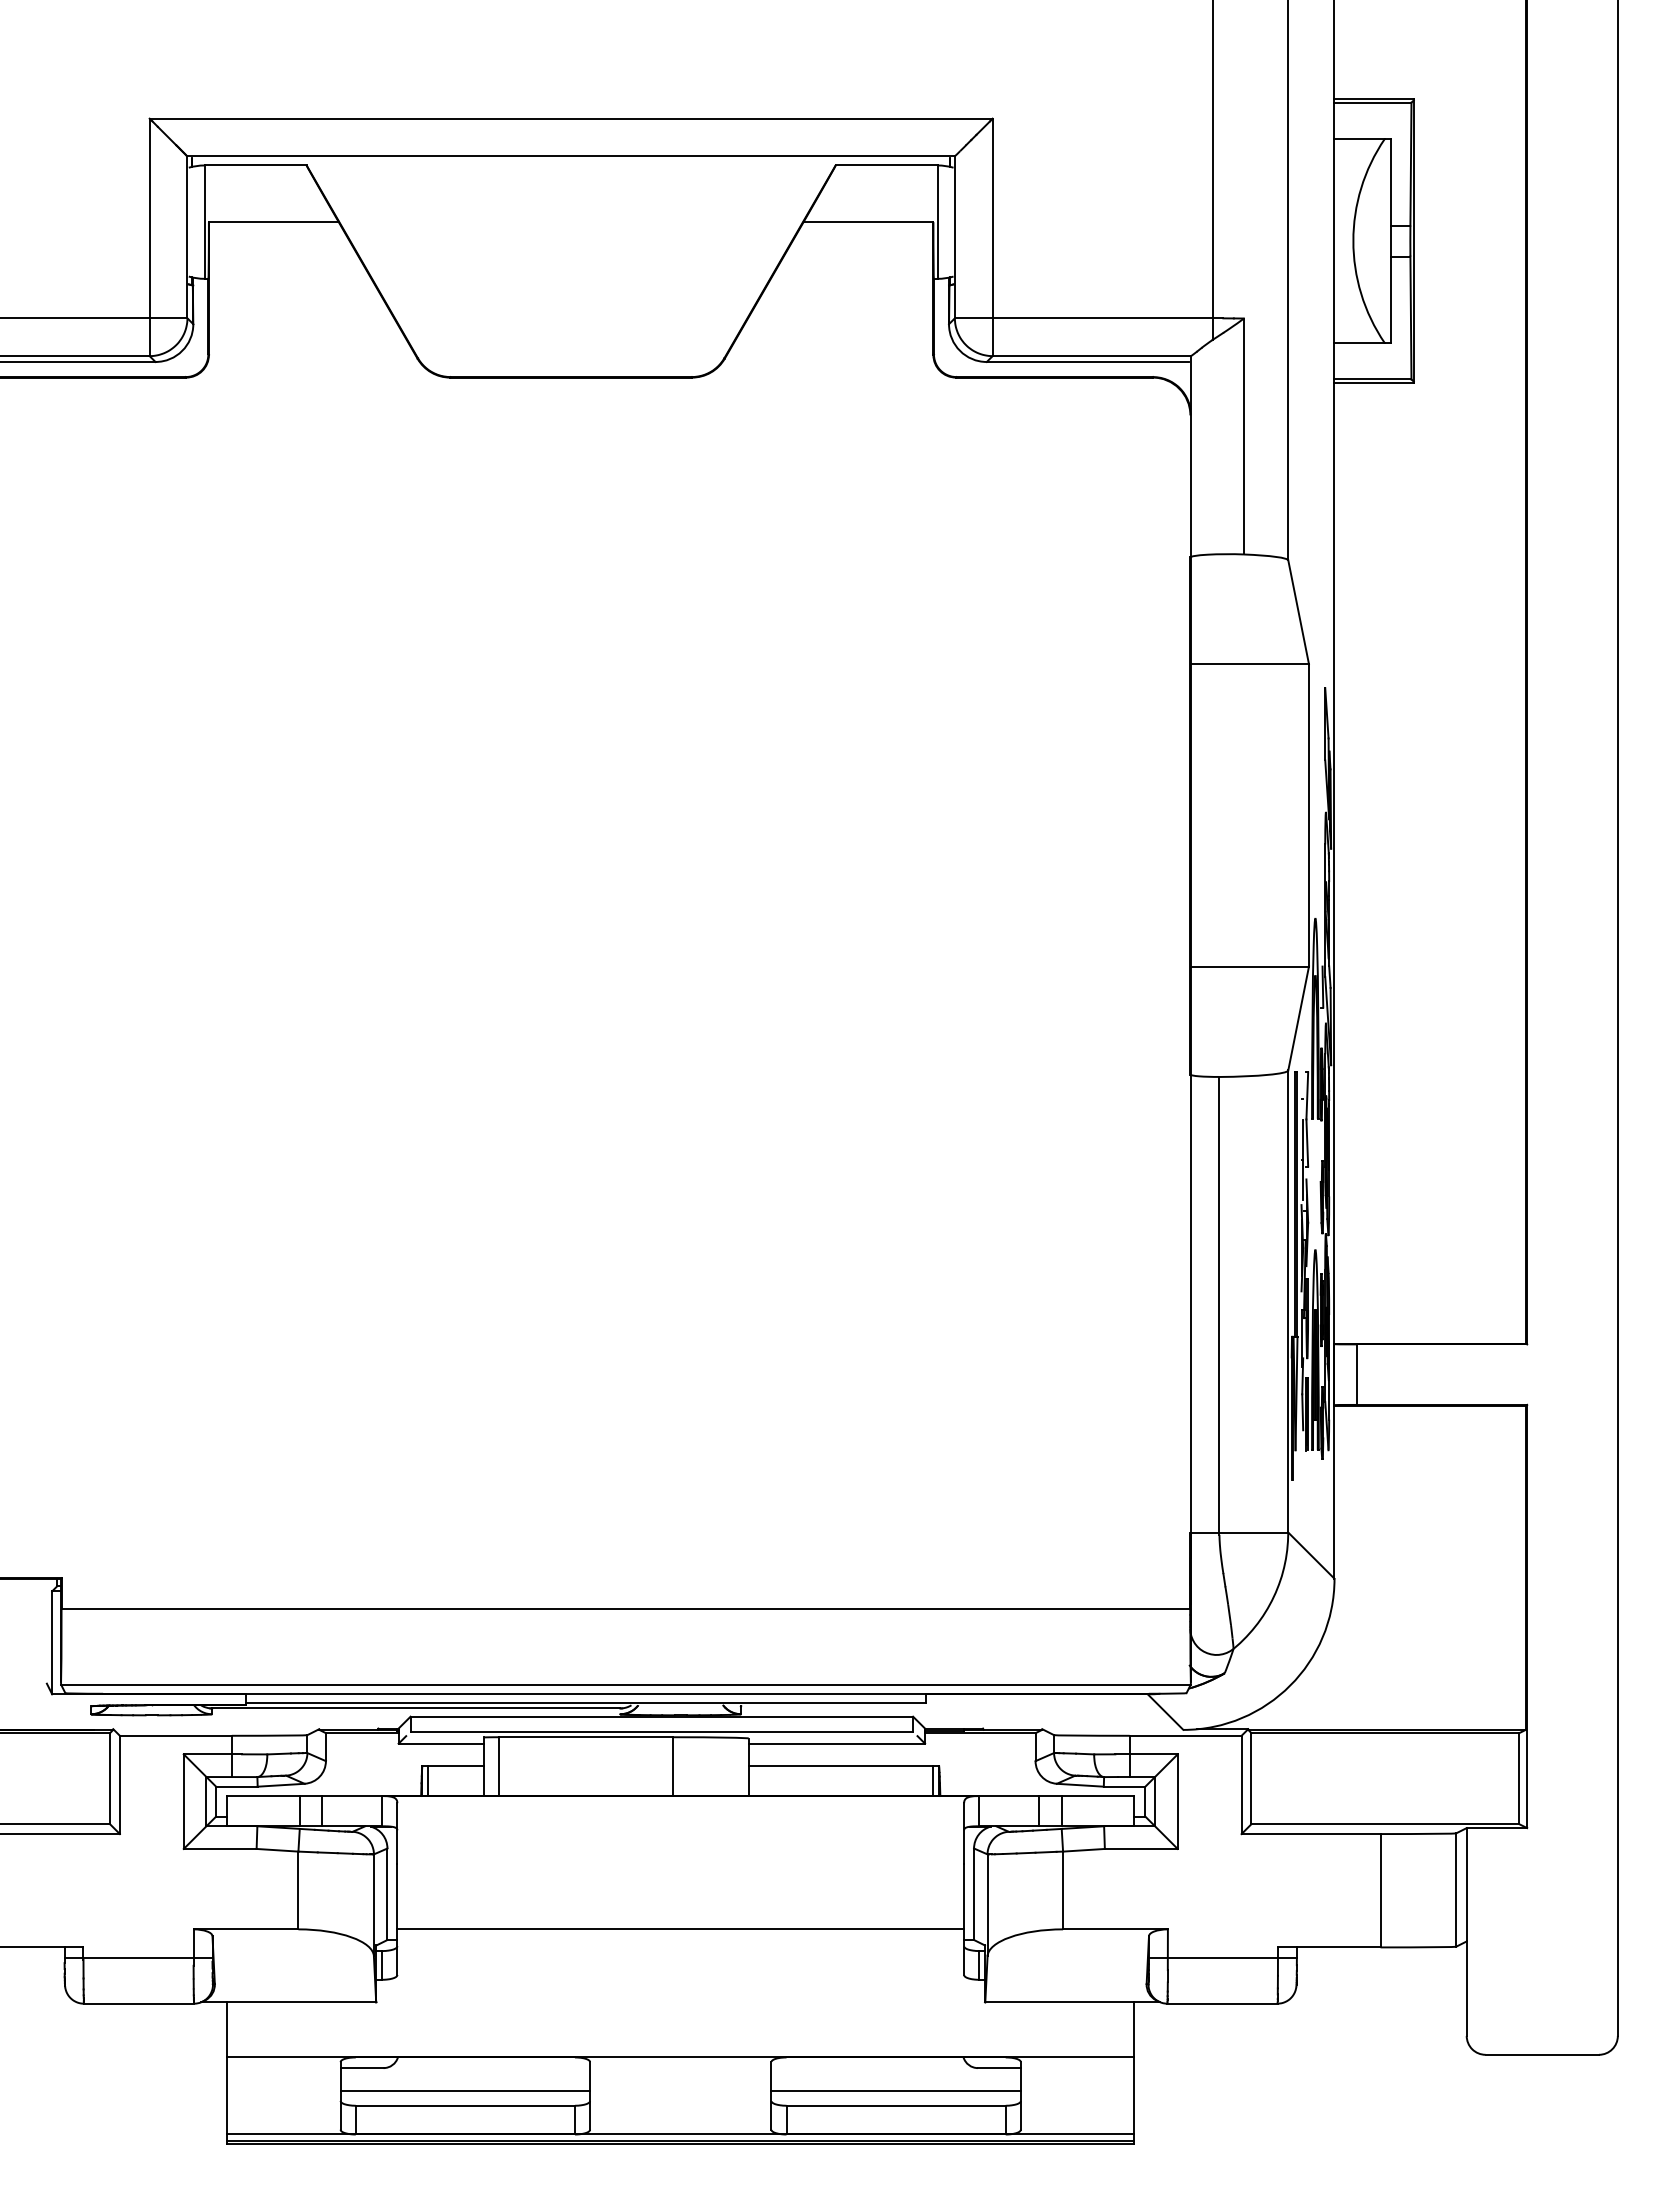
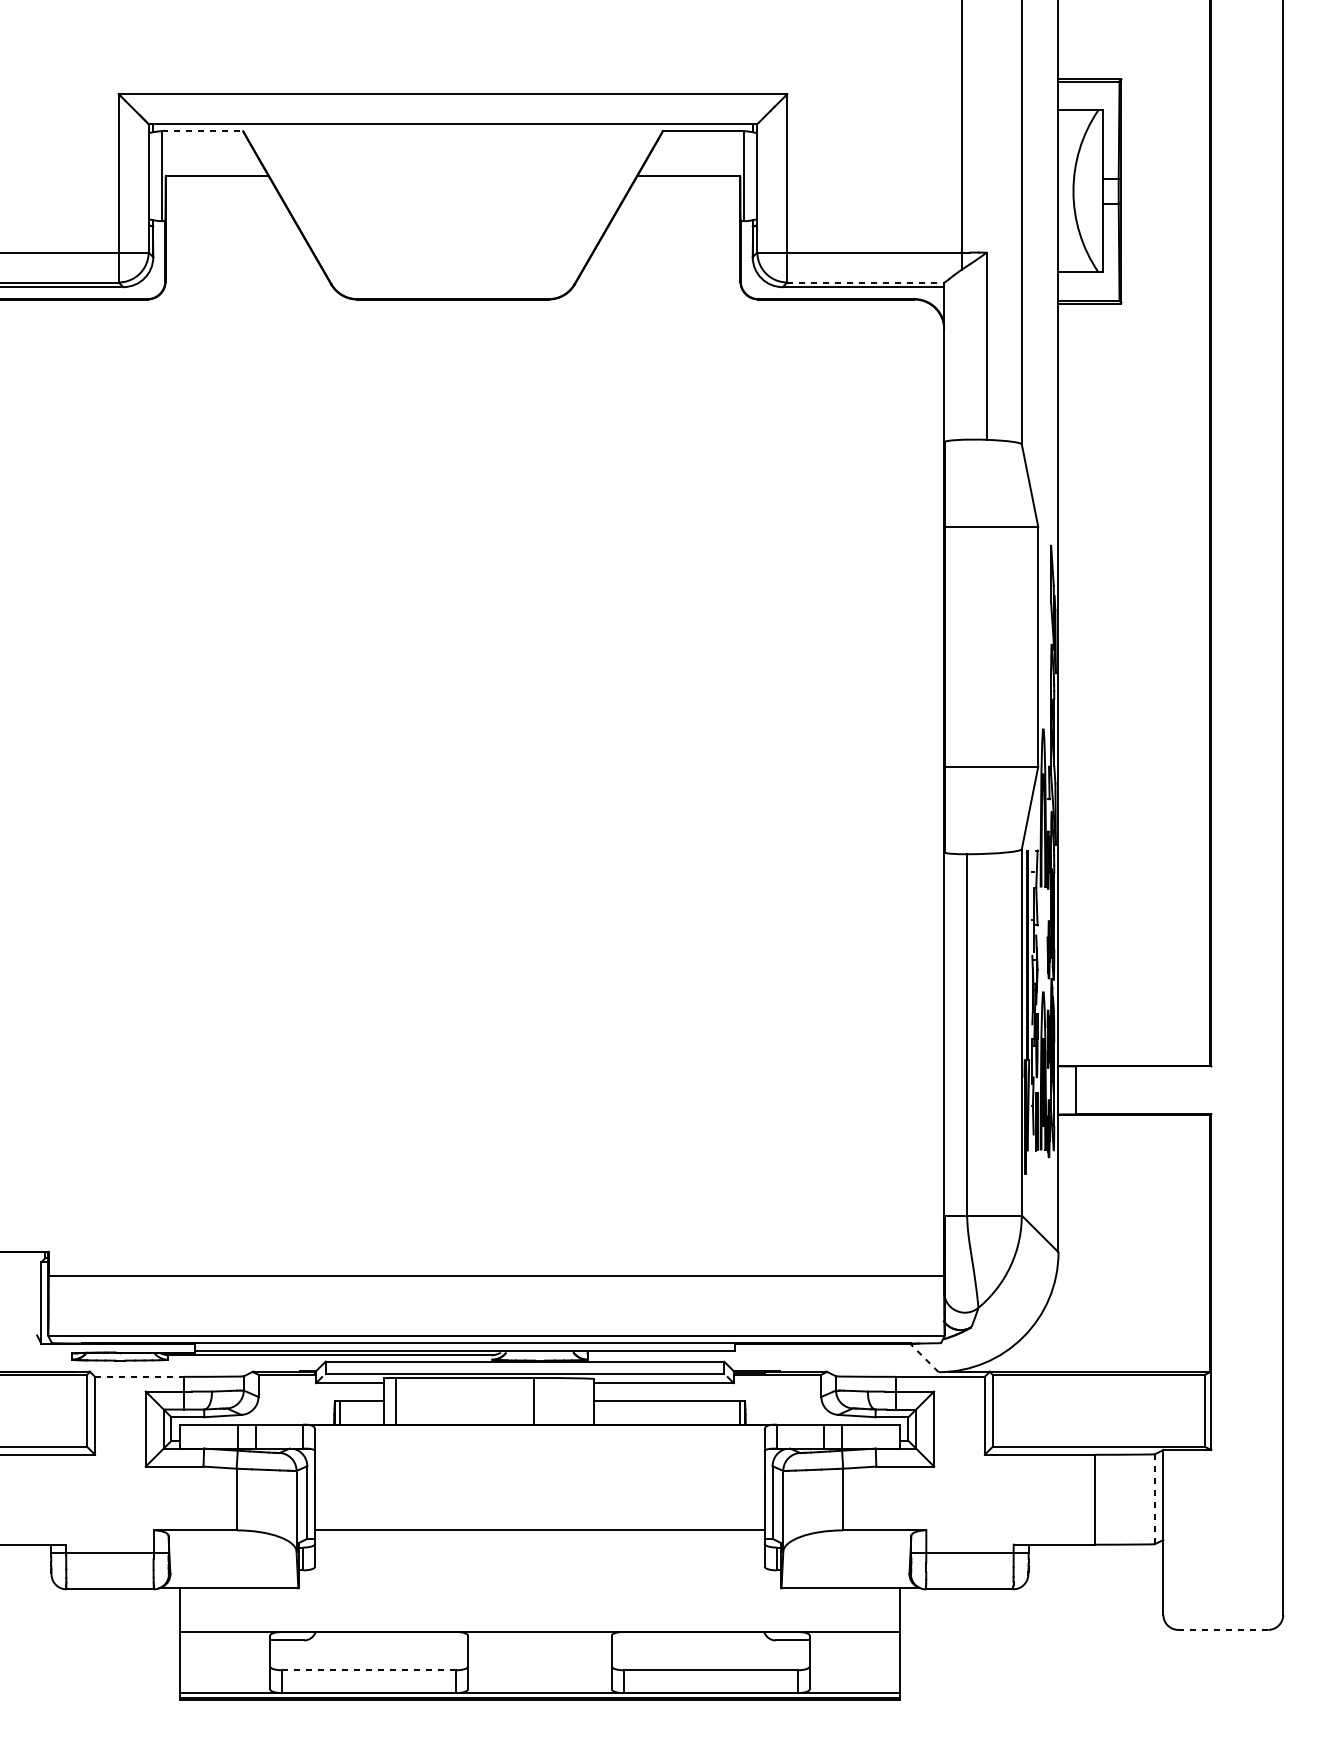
line: (256, 165) -> (203, 131), solid -> dashed
line: (1092, 356) -> (866, 282), solid -> dashed
line: (1165, 1711) -> (924, 1357), solid -> dashed
line: (175, 1735) -> (139, 1376), solid -> dashed
line: (1456, 1890) -> (1155, 1499), solid -> dashed
line: (1542, 2054) -> (1223, 1629), solid -> dashed
line: (465, 2090) -> (369, 1658), removed
line: (895, 2090) -> (710, 1658), removed
line: (465, 2105) -> (369, 1670), solid -> dashed

